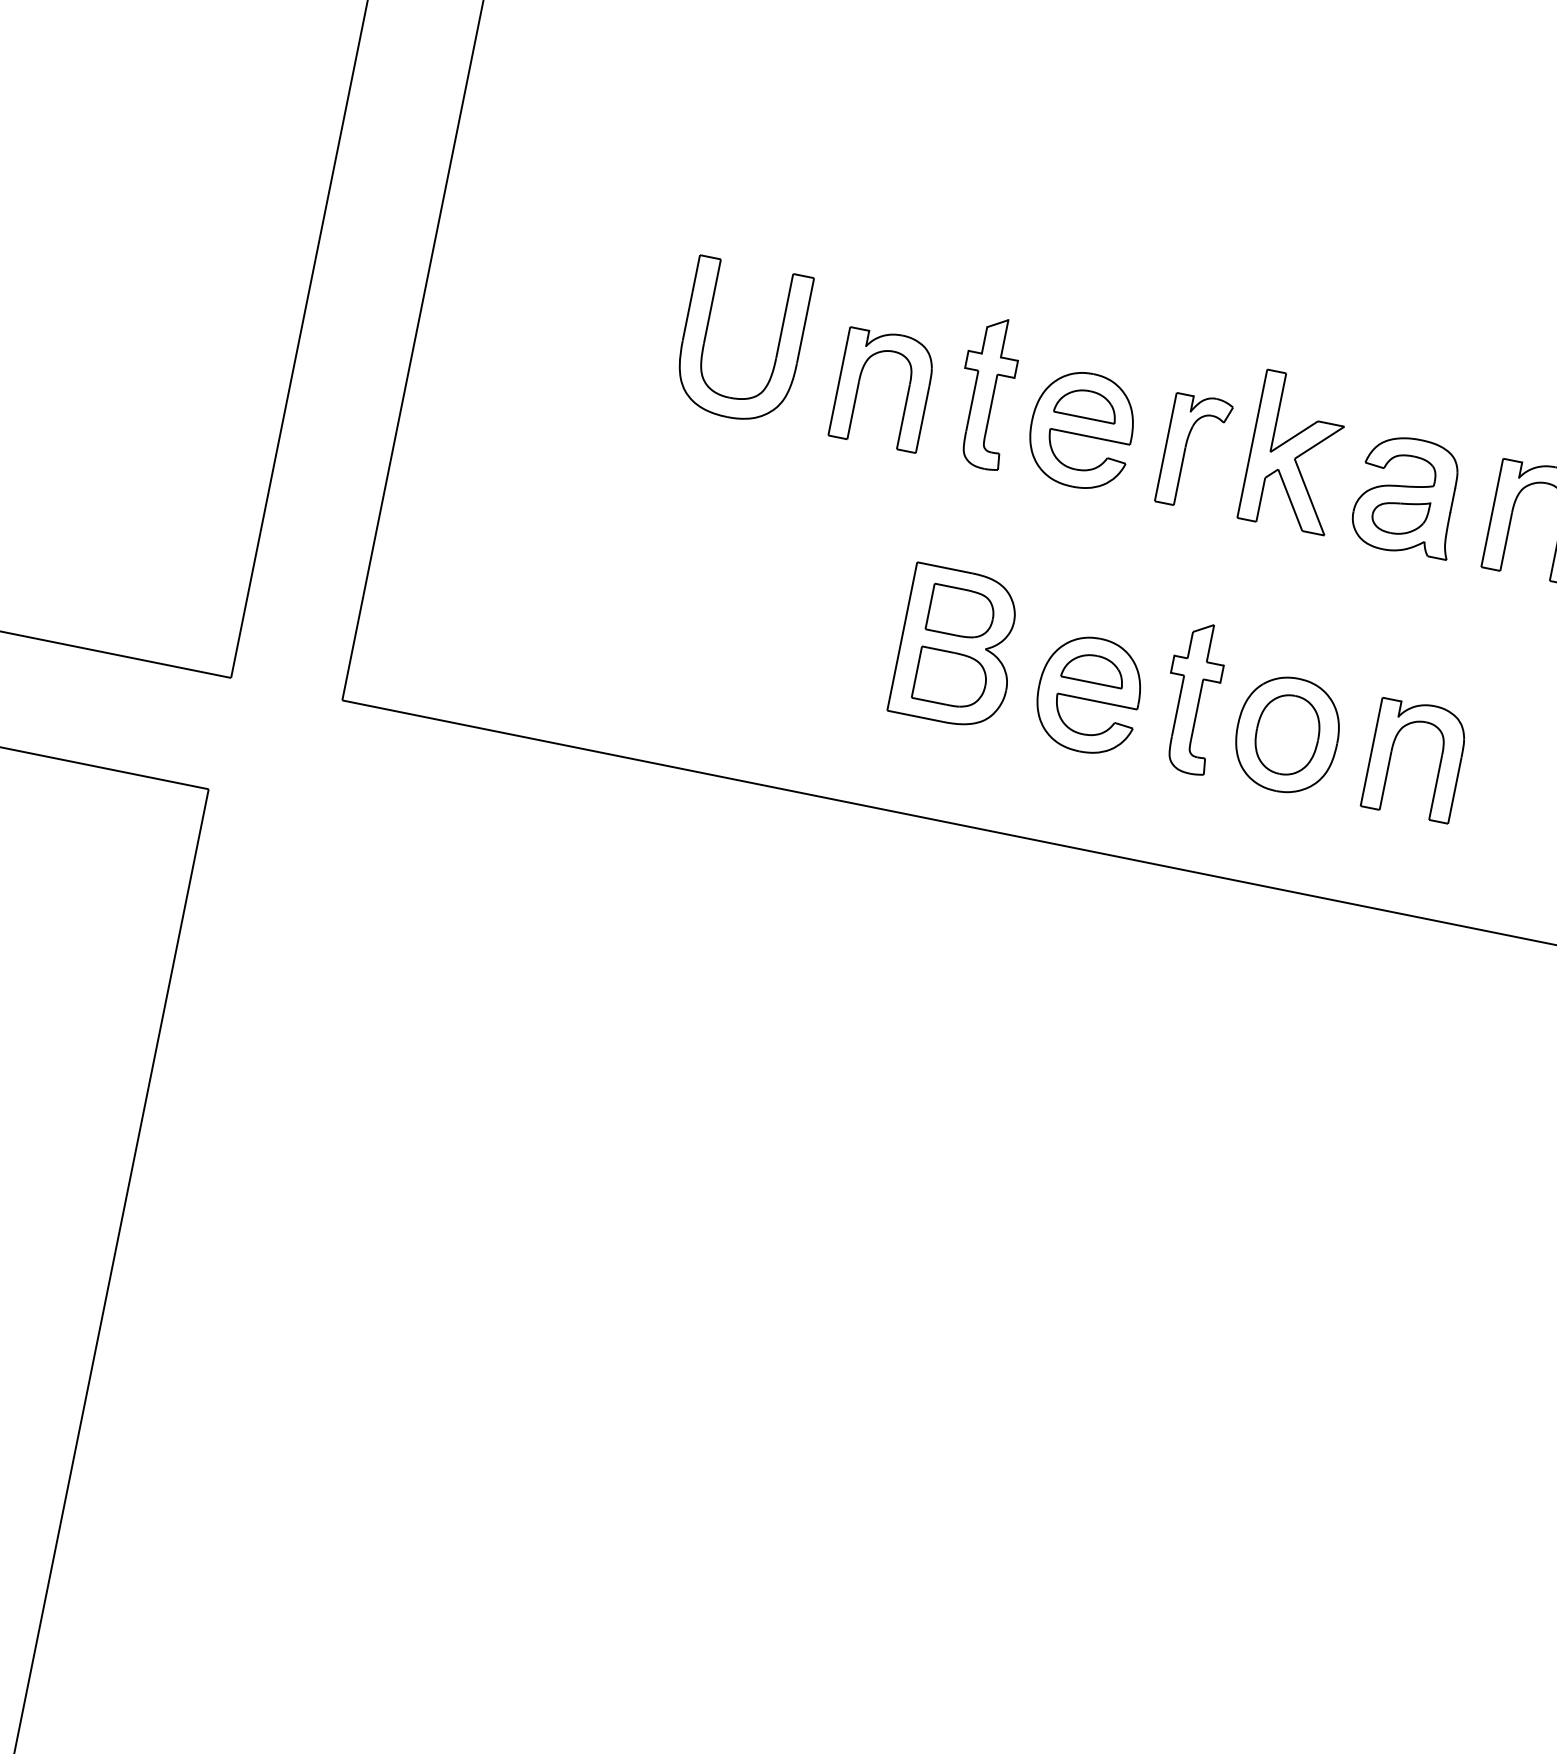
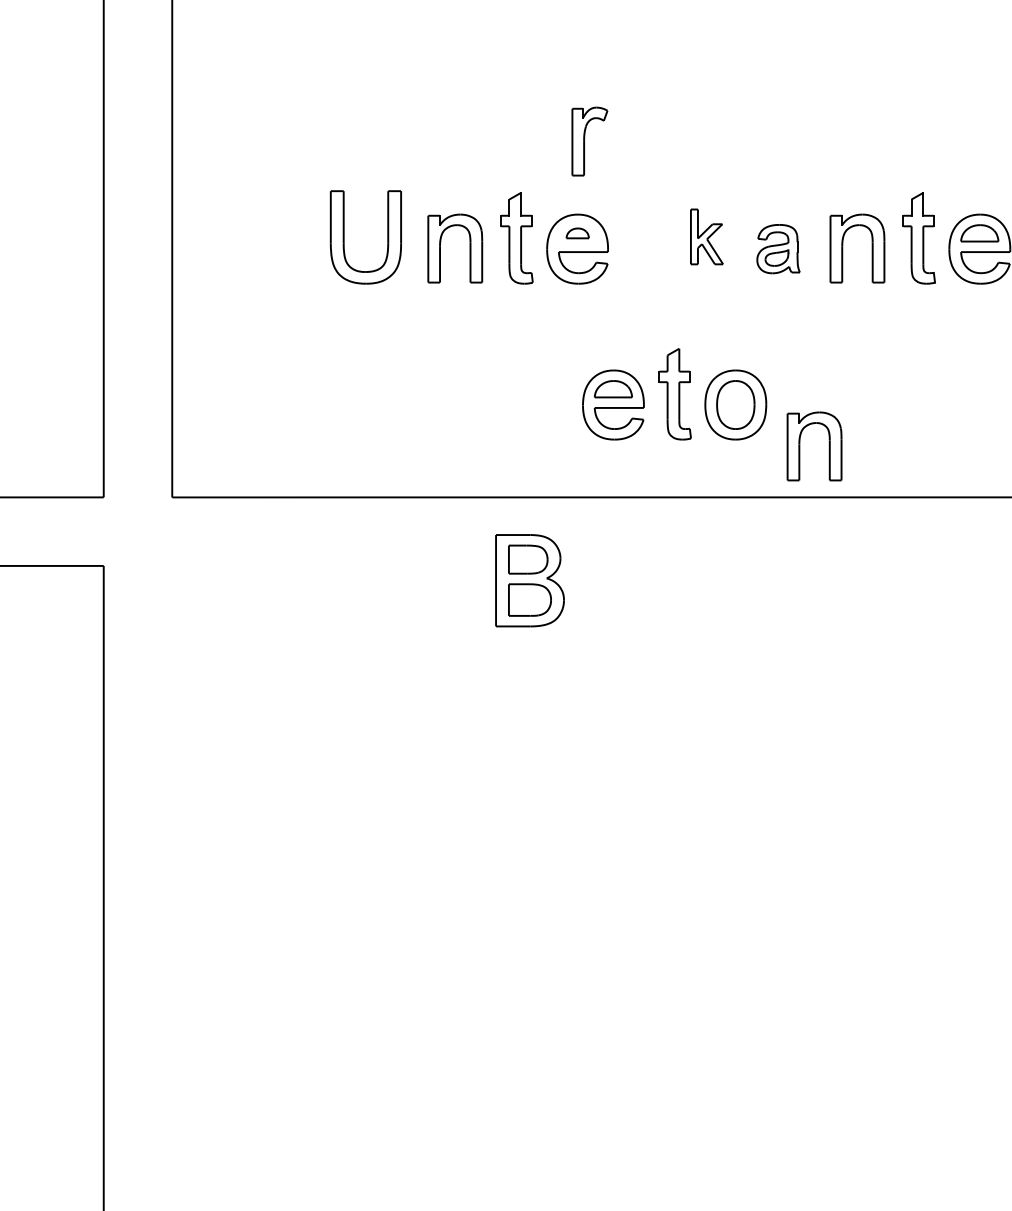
part: (1086, 404) -> (577, 233), size x0.6
part: (1193, 451) -> (589, 141), moved
part: (1295, 451) -> (706, 236), size x0.6
part: (1408, 494) -> (778, 248), size x0.7
part: (956, 647) -> (529, 580), moved
part: (1392, 755) -> (800, 446), moved

